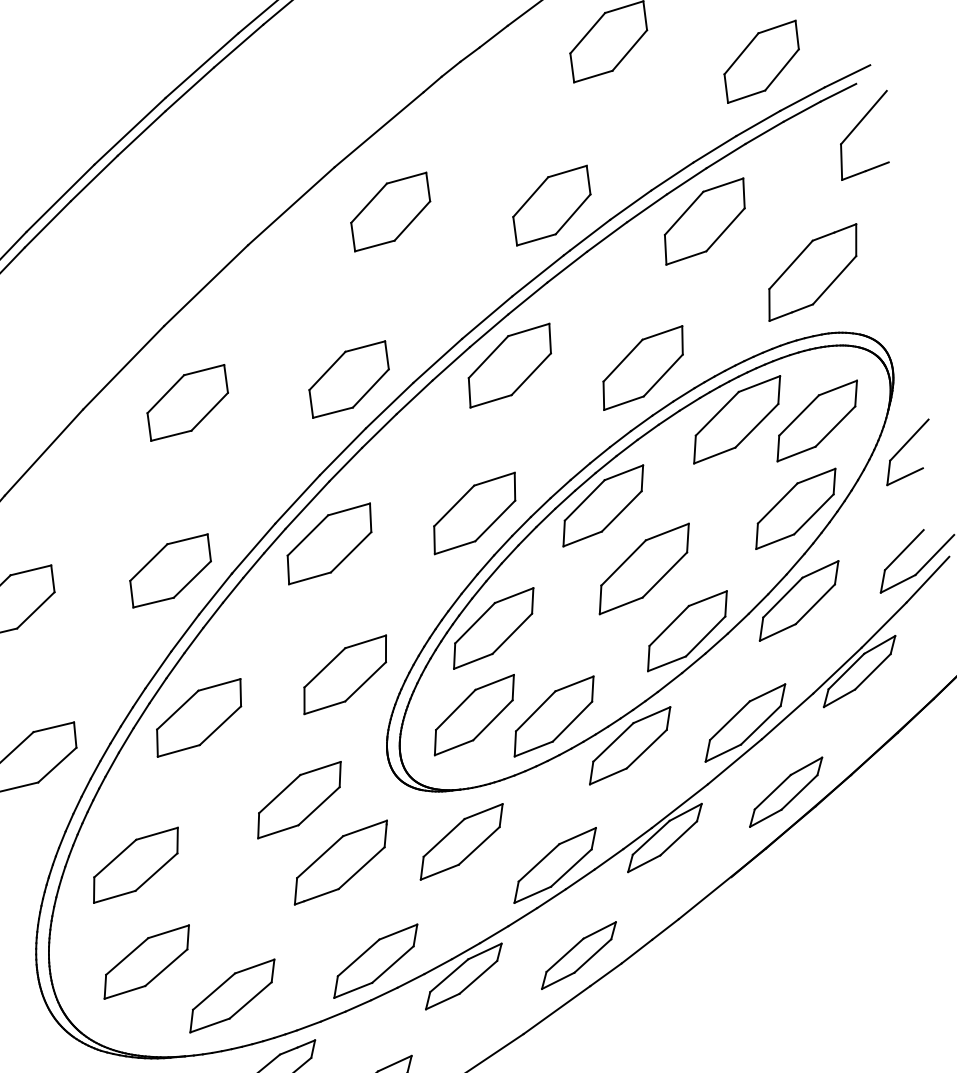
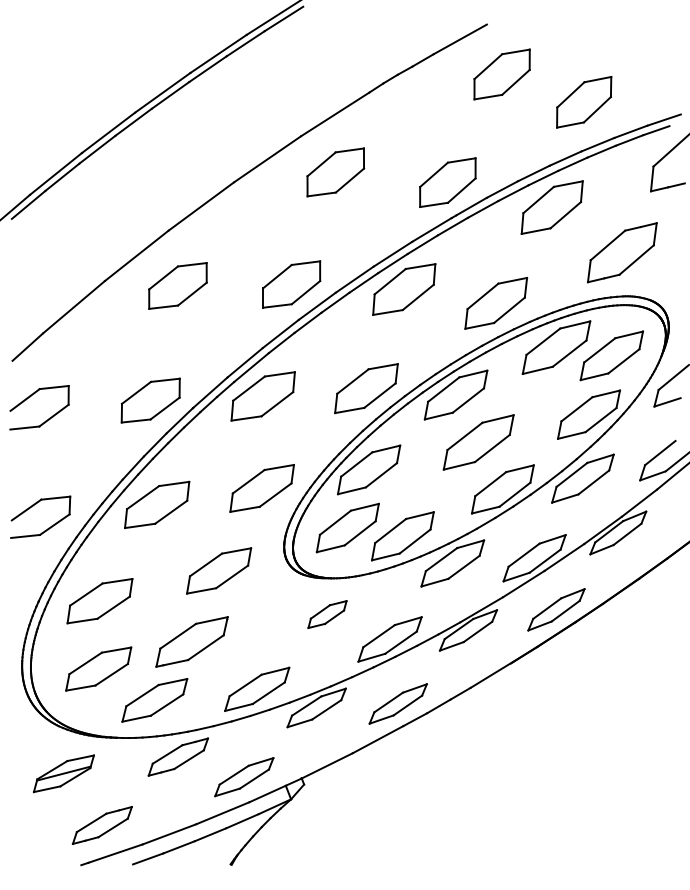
part: (762, 62) -> (584, 102), moved
part: (461, 841) -> (327, 614), size x0.6
part: (340, 862) -> (191, 641), moved

